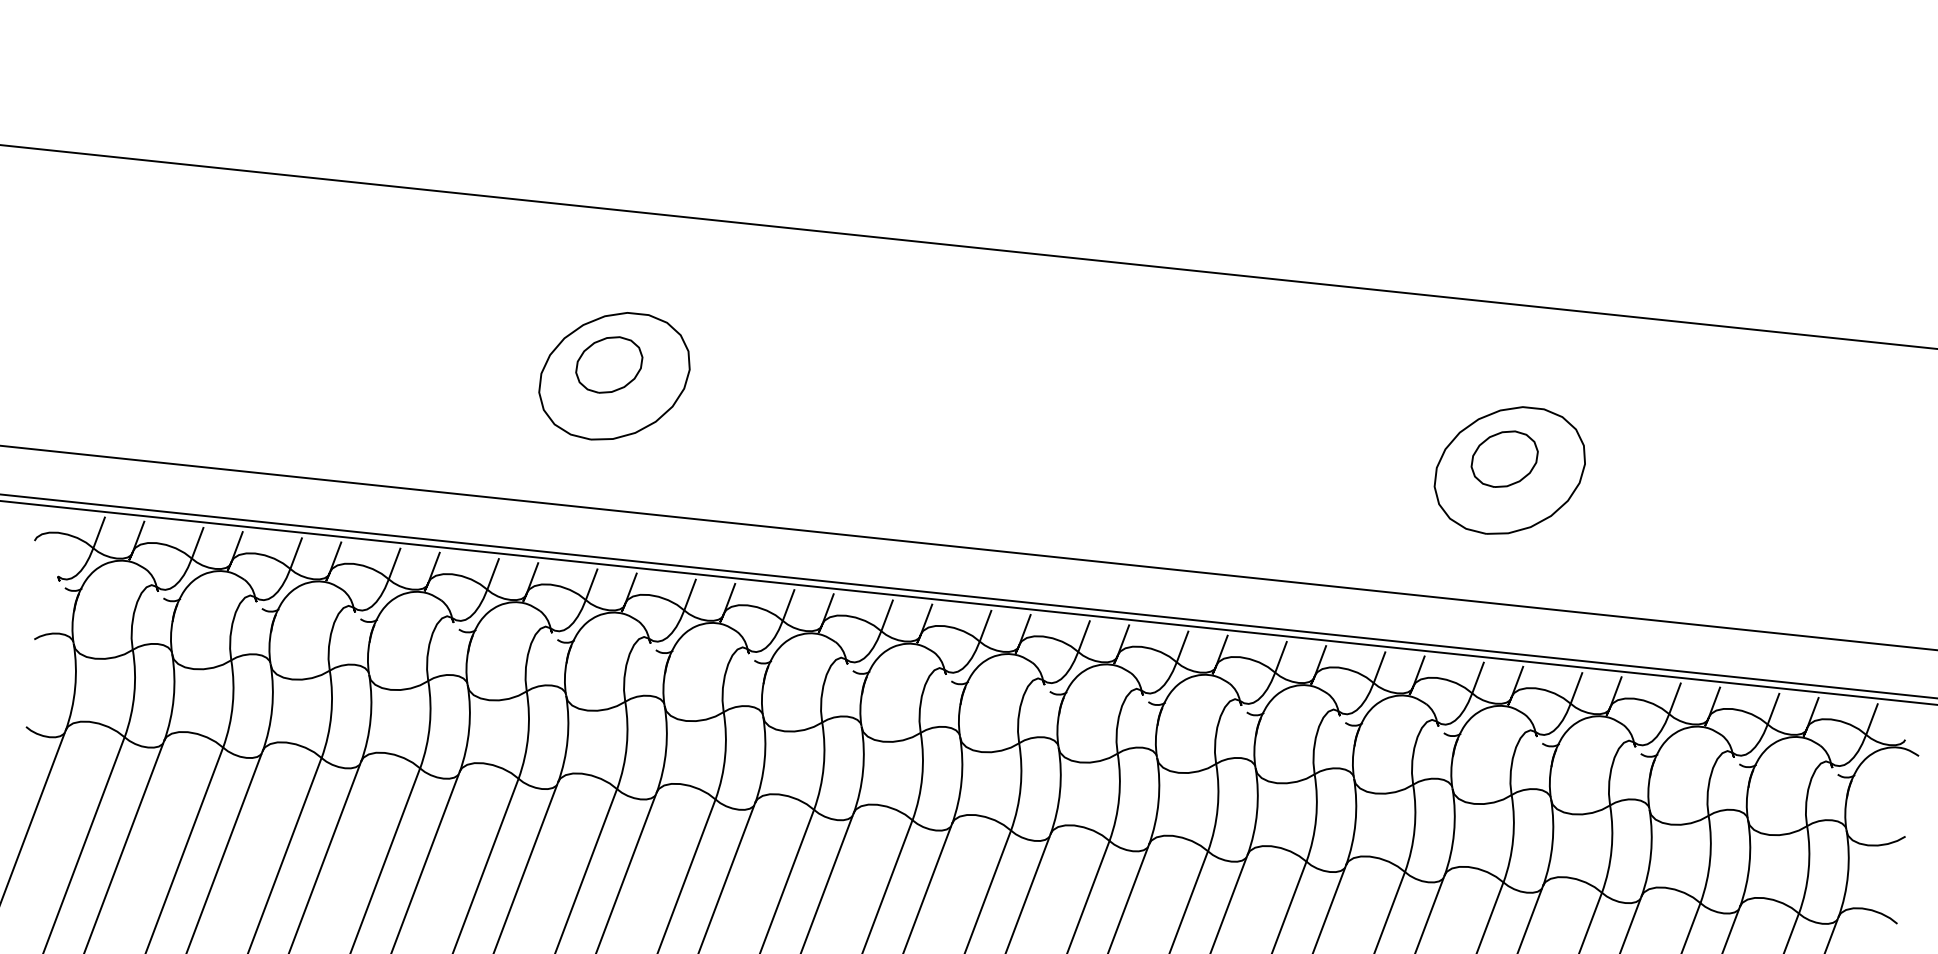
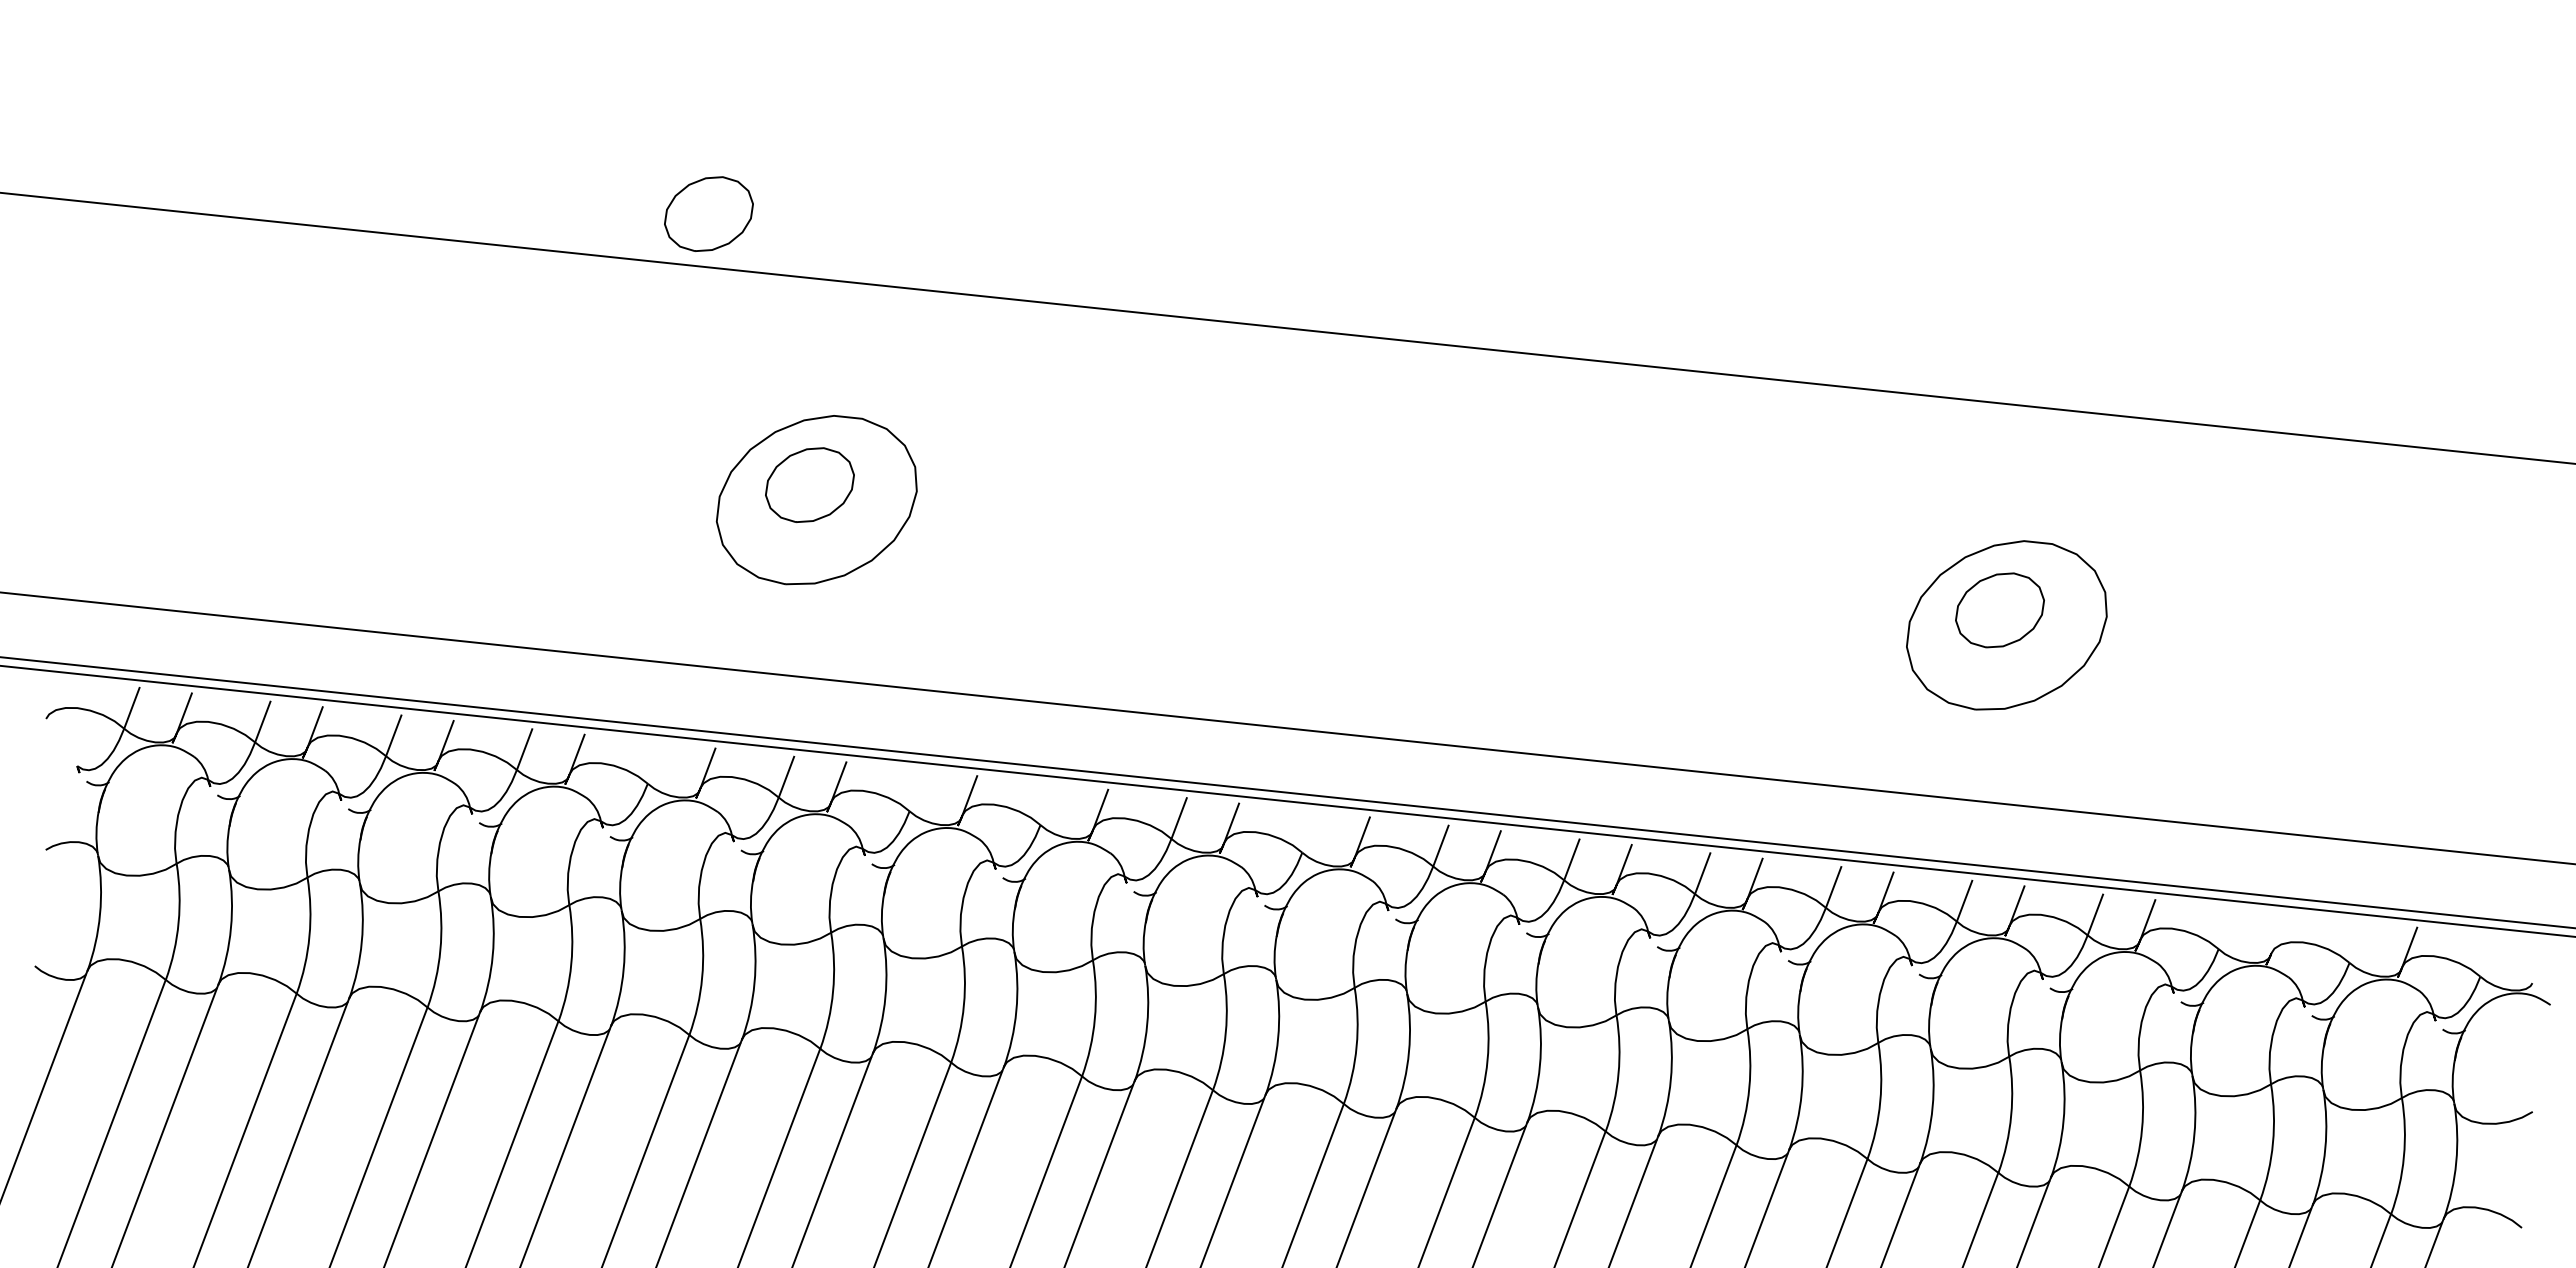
part: (532, 160) -> (708, 213), added
line: (493, 574) -> (655, 763), removed
line: (689, 594) -> (916, 790), removed
line: (788, 605) -> (1047, 804), removed
line: (985, 625) -> (1309, 831), removed
line: (1674, 698) -> (2225, 928), removed
line: (1714, 702) -> (2278, 933), removed
line: (1772, 709) -> (2356, 942), removed
line: (1871, 719) -> (2487, 956), removed

